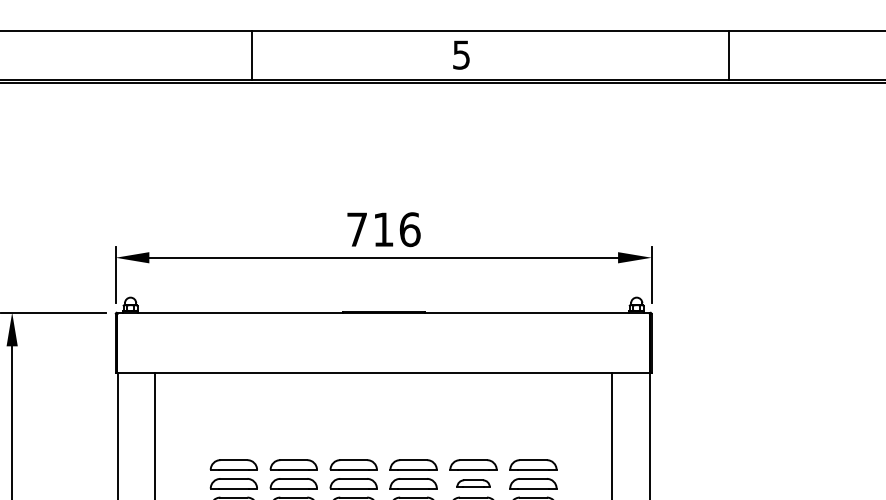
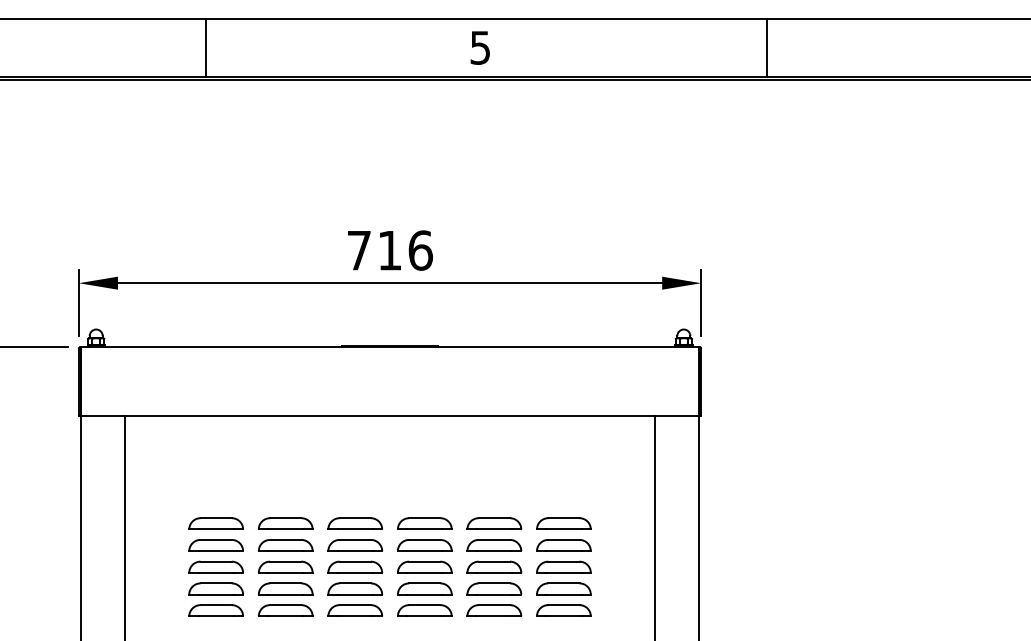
line: (252, 55) -> (205, 48), moved
line: (729, 55) -> (767, 48), moved
part: (473, 483) -> (494, 545), size x1.43

